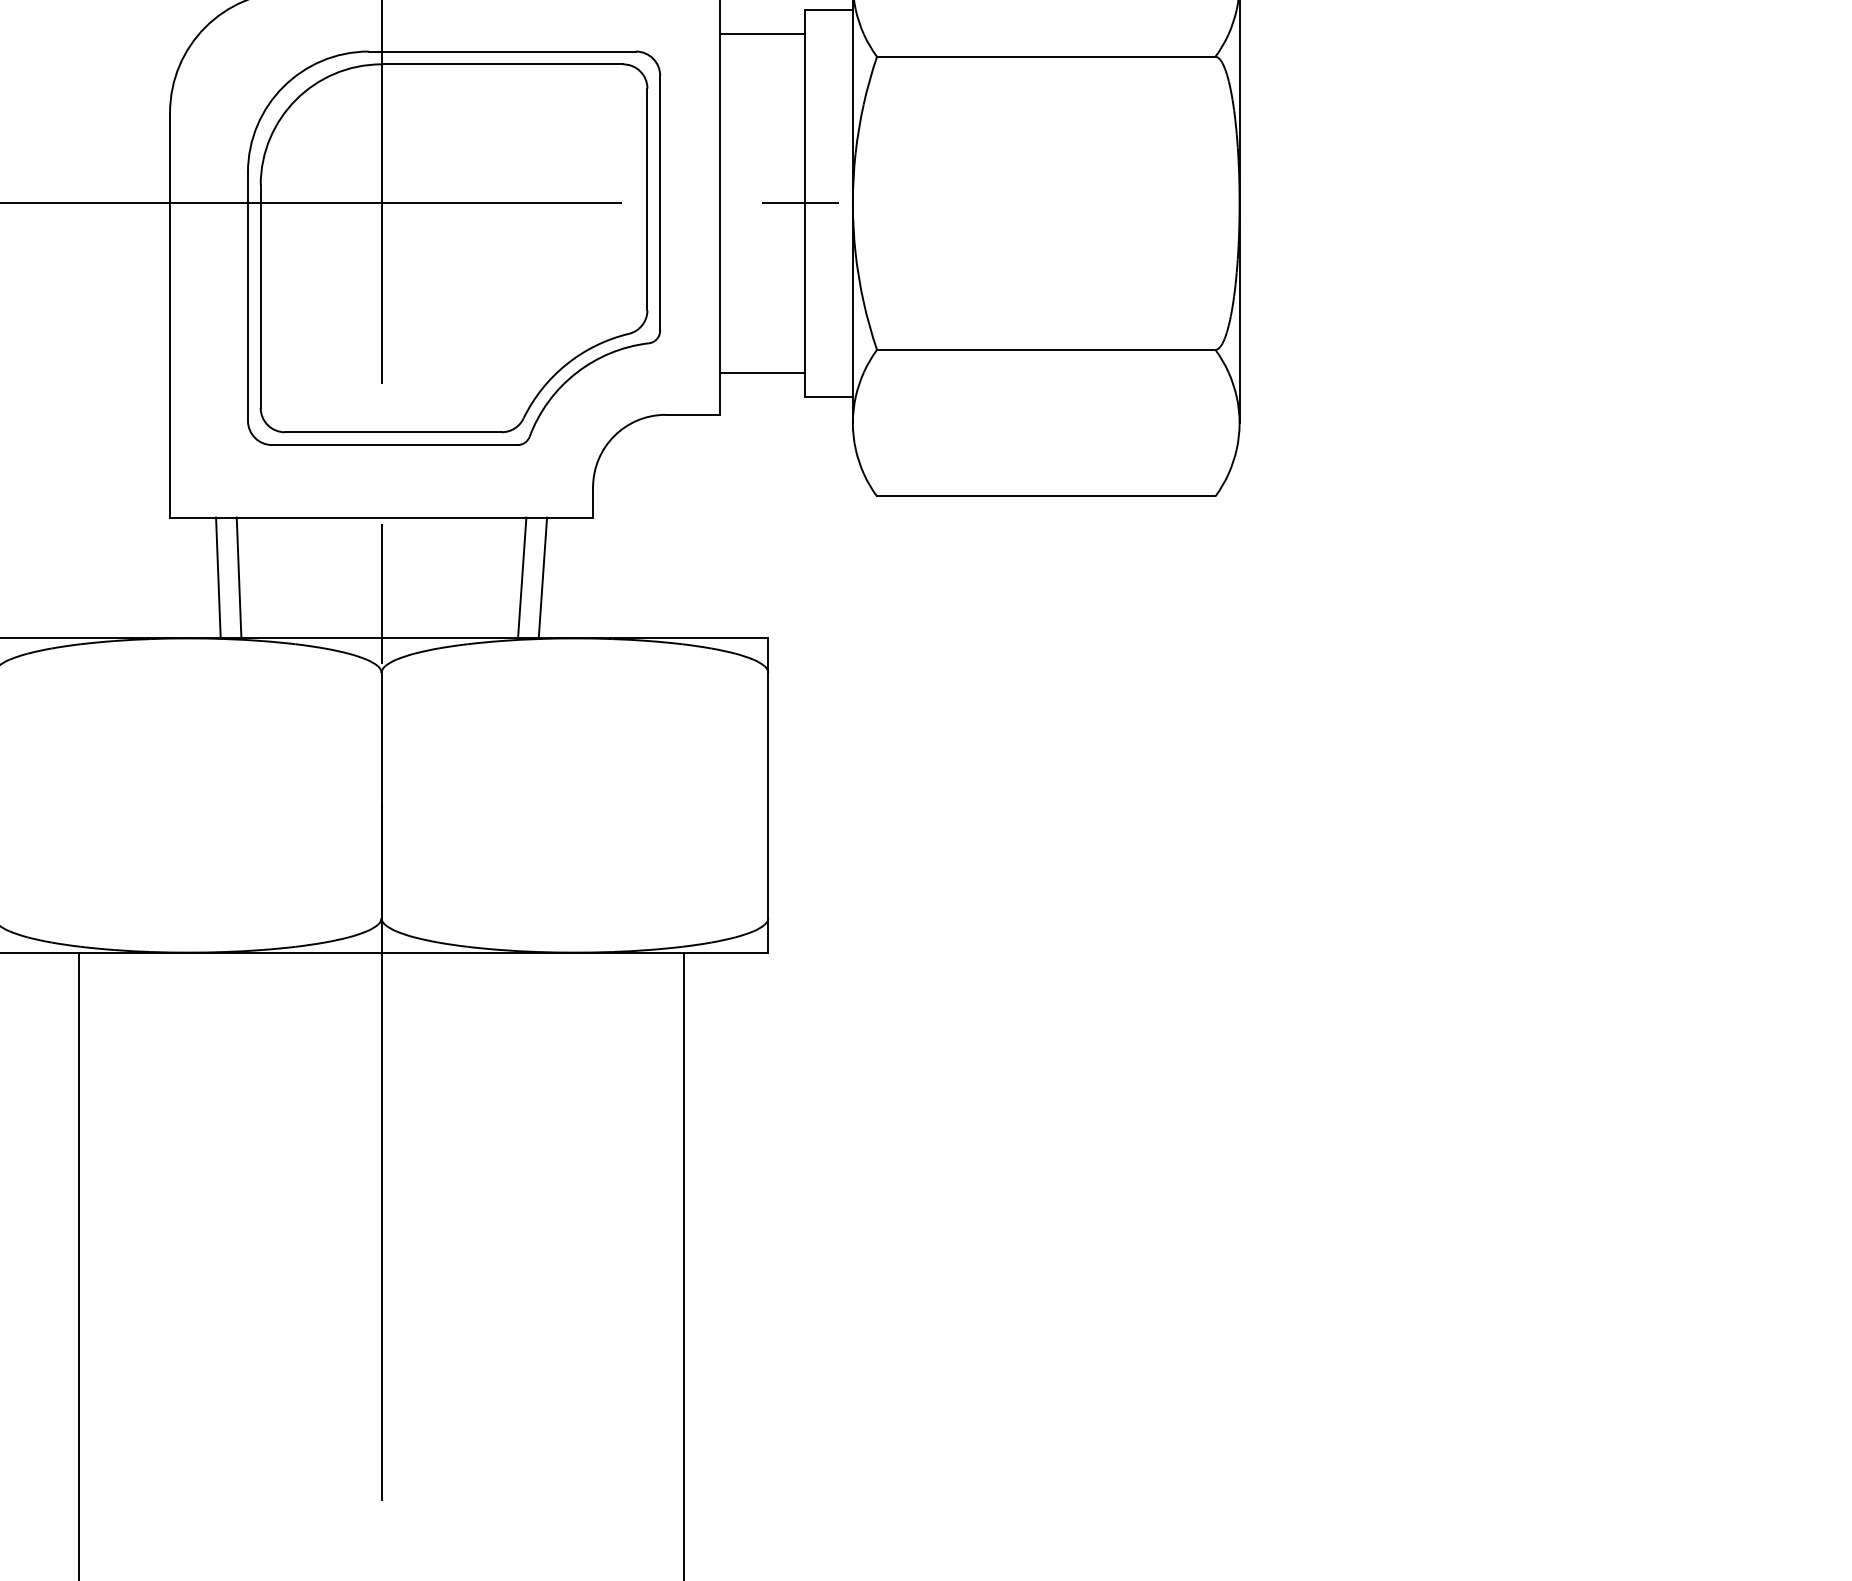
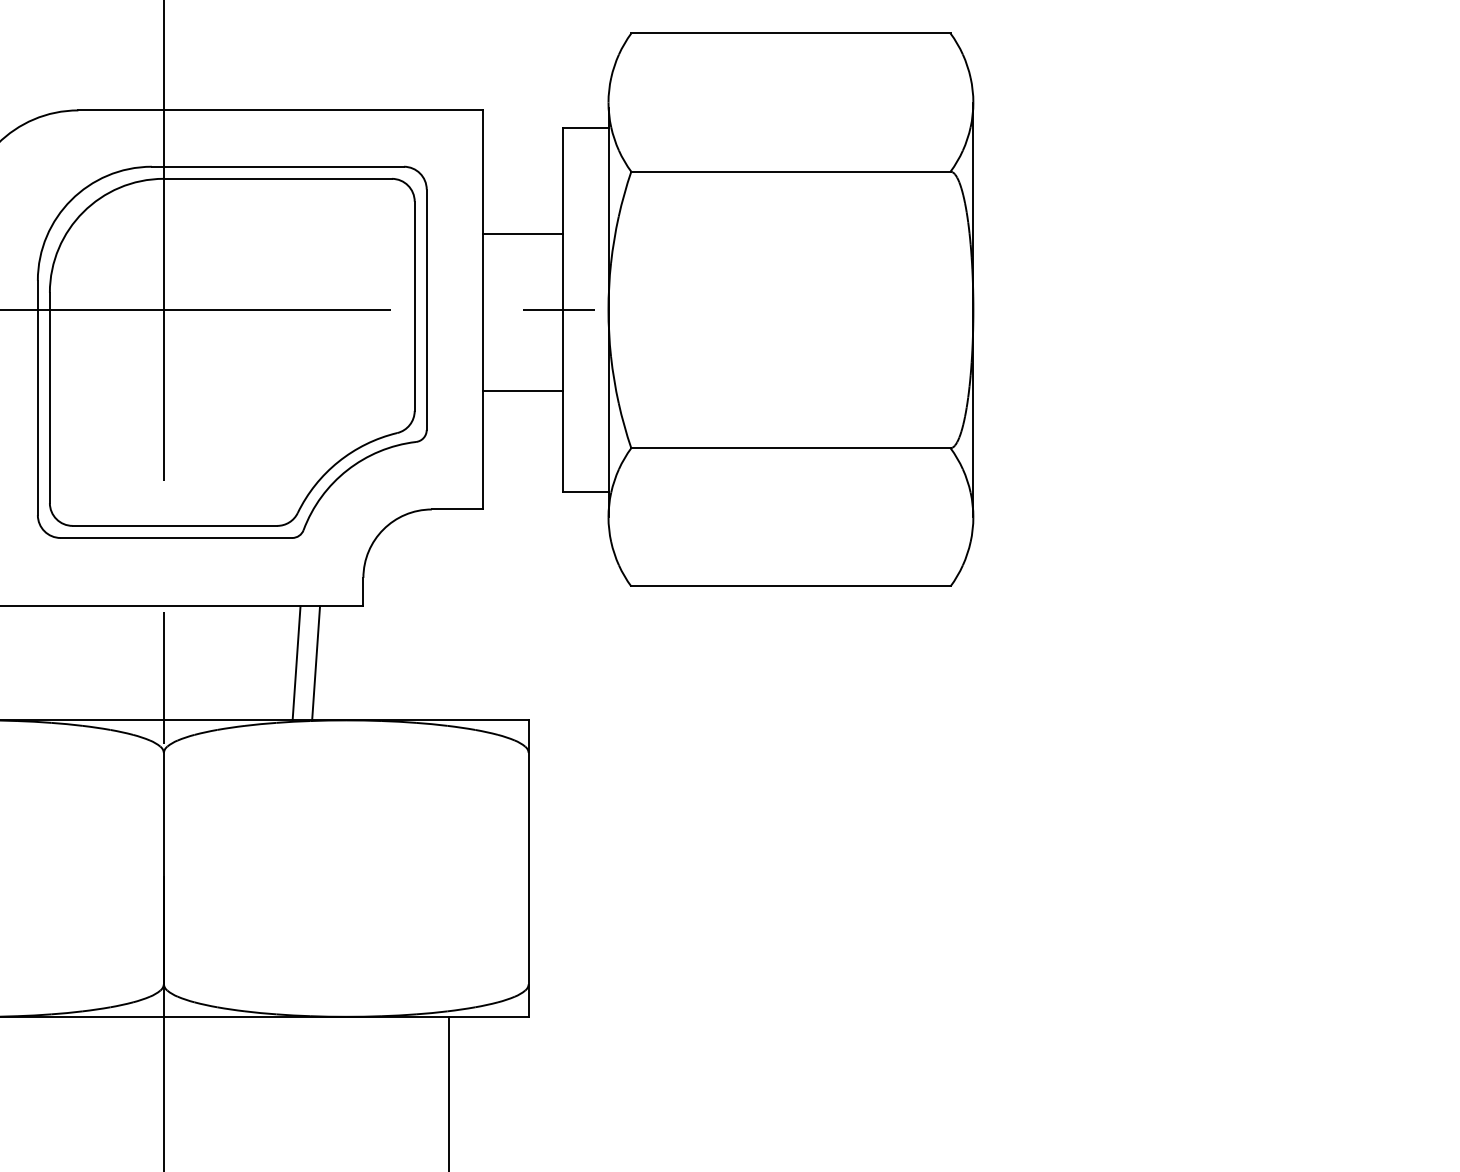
line: (761, 34) -> (522, 234), moved
line: (761, 372) -> (522, 391), moved
line: (218, 577) -> (10, 662), removed
line: (238, 577) -> (28, 662), removed

